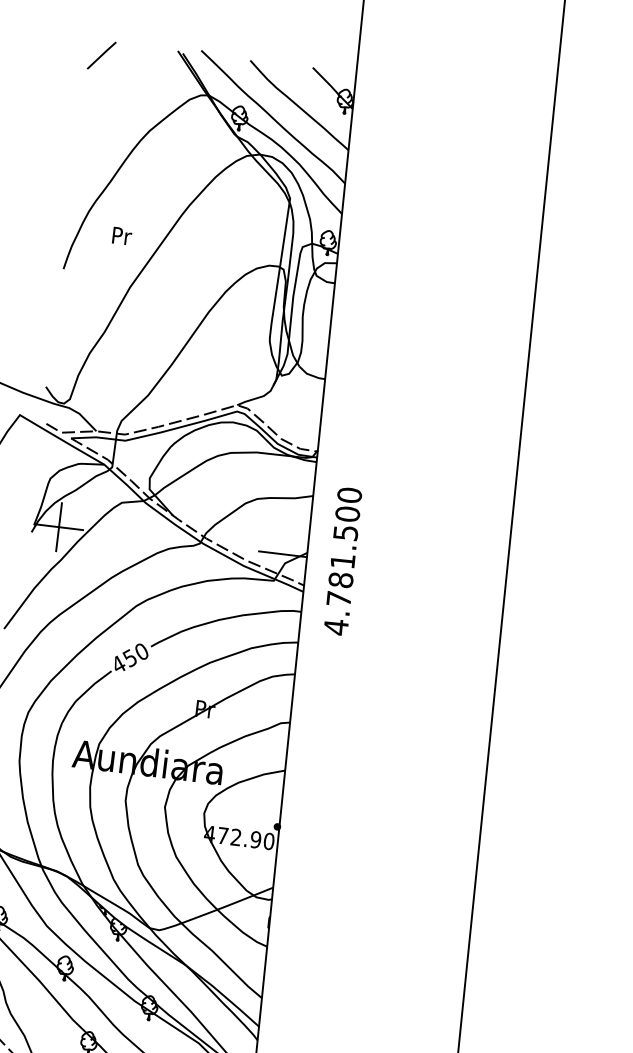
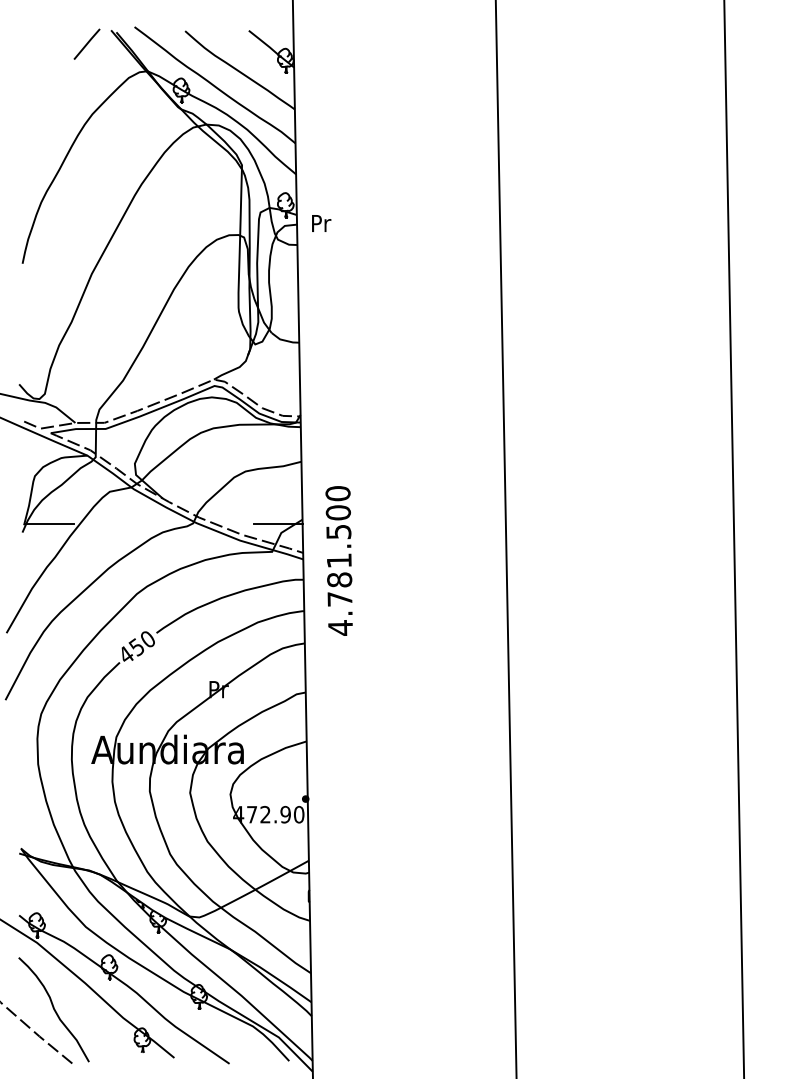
line: (101, 54) -> (86, 43), moved
text: (122, 236) -> (321, 223), moved
line: (59, 526) -> (49, 523), removed
text: (342, 560) -> (338, 560), moved

